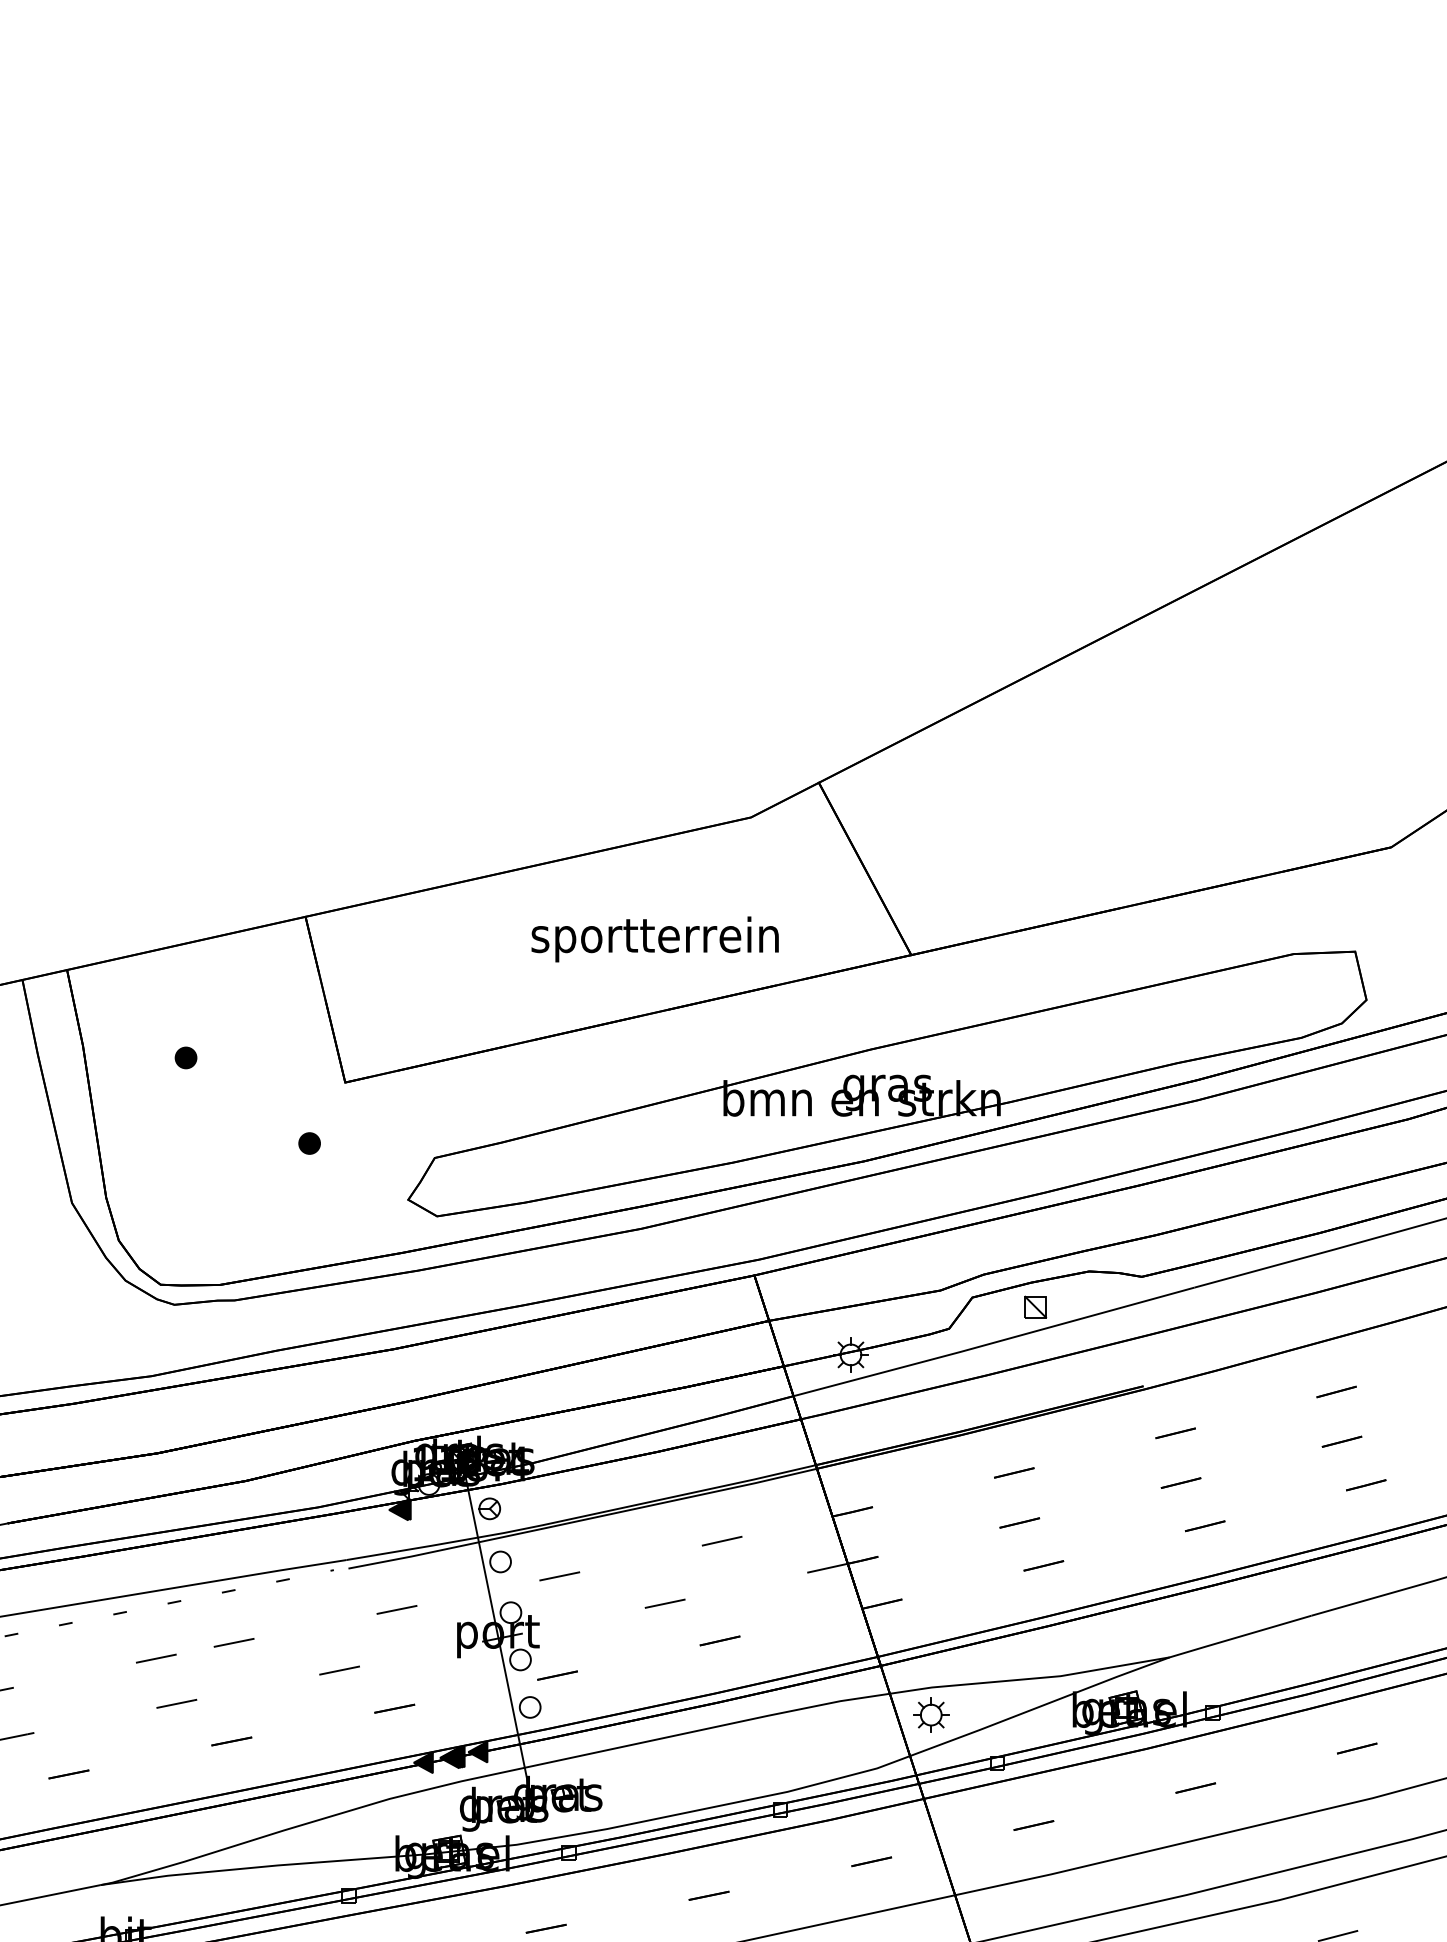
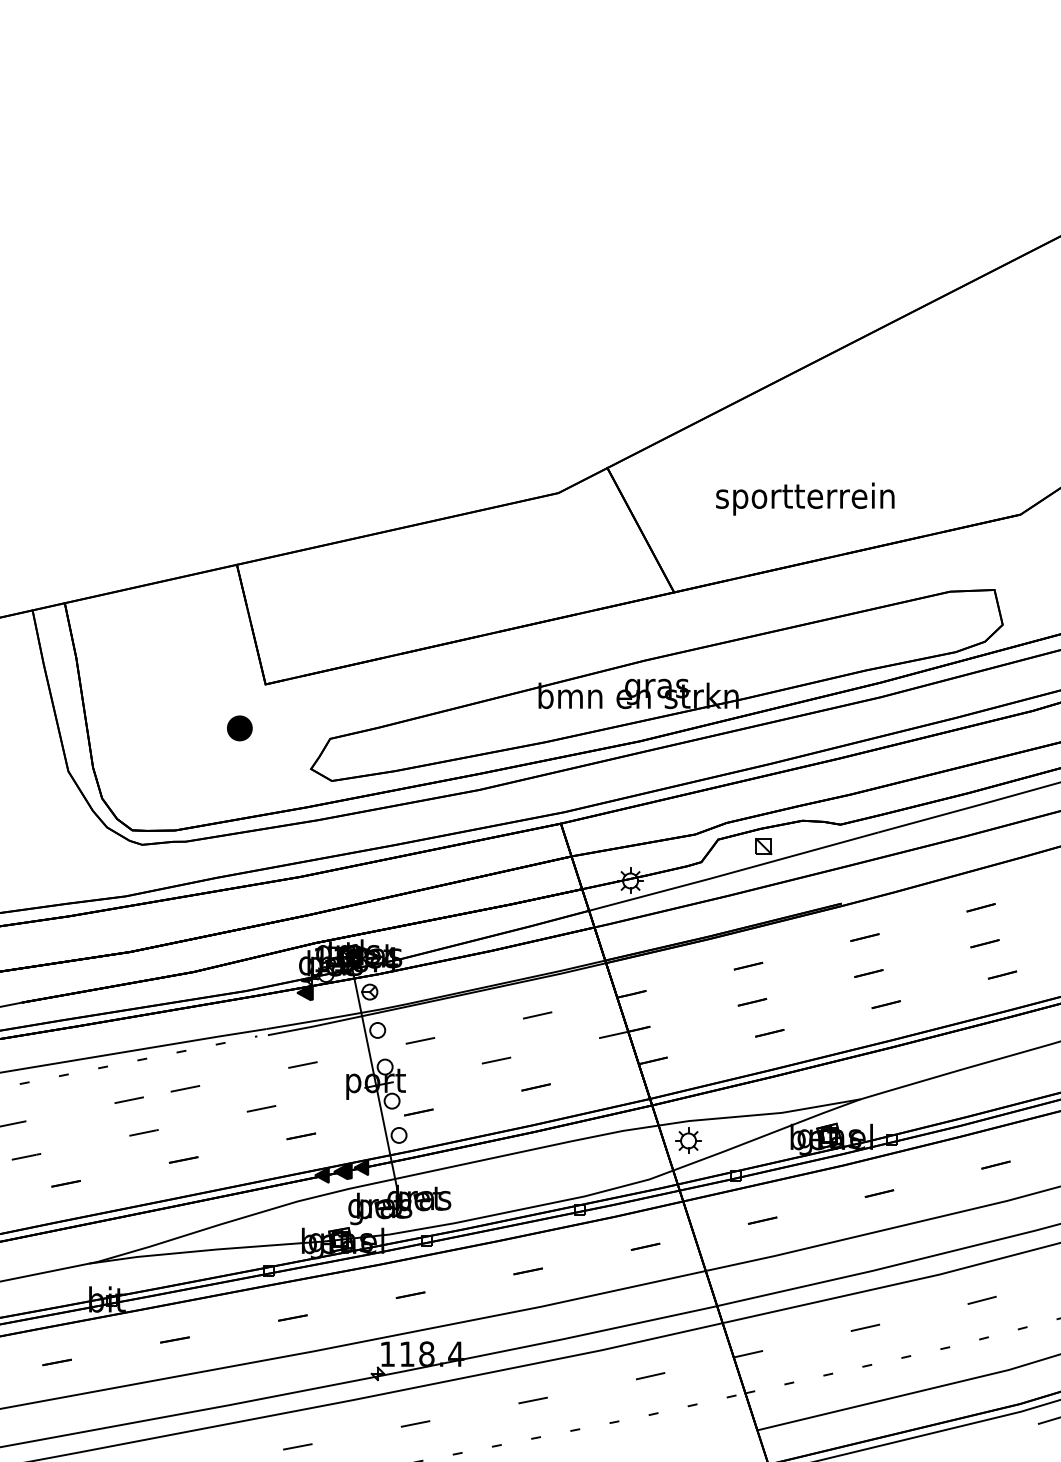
text: (655, 938) -> (805, 498), moved
part: (185, 1057) -> (150, 666), removed
part: (309, 1143) -> (239, 728), size x1.6

